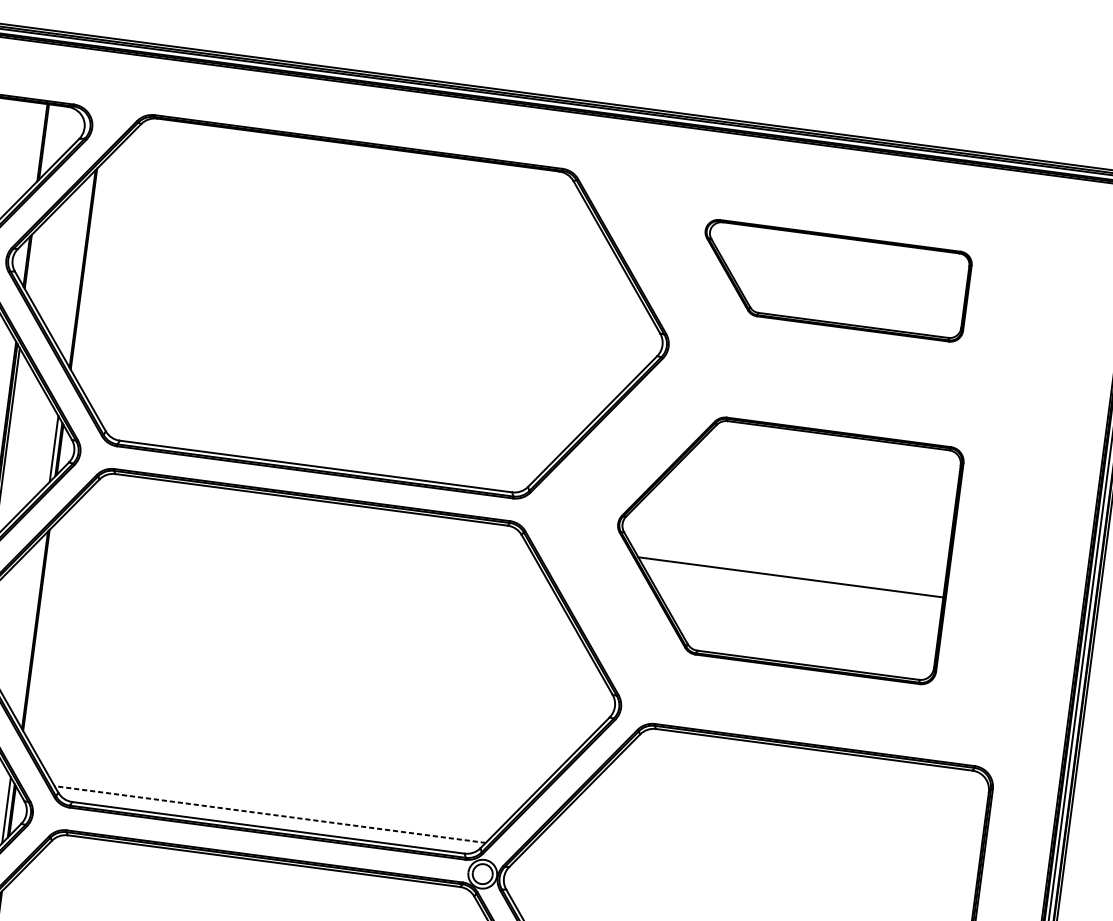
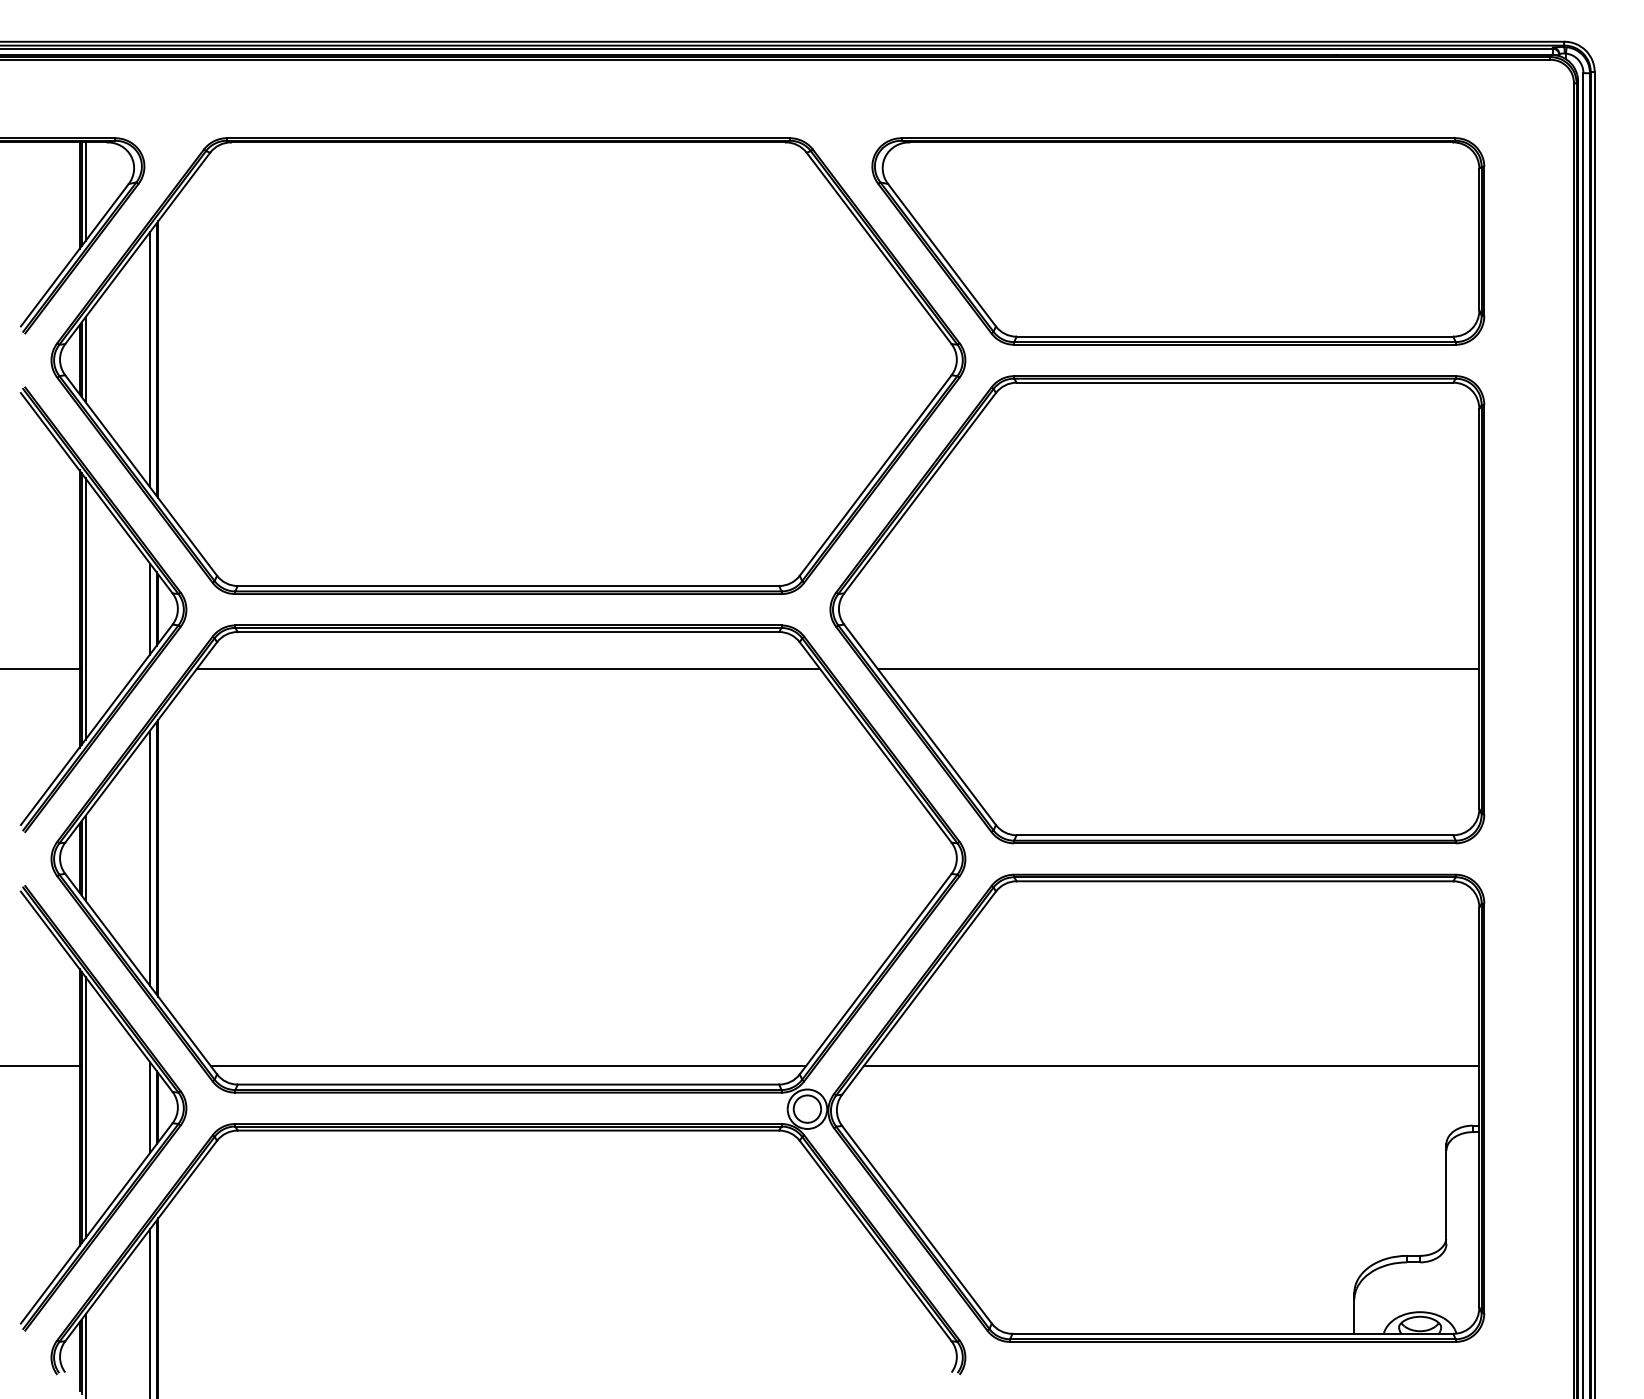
line: (47, 140) -> (85, 191), added
line: (31, 262) -> (85, 359), added
line: (78, 268) -> (150, 359), added
part: (834, 280) -> (1178, 241), size x1.67
line: (308, 527) -> (508, 669), added
part: (784, 545) -> (1157, 609), size x1.43
line: (30, 629) -> (150, 857), added
line: (269, 814) -> (507, 1066), dashed -> solid
line: (750, 877) -> (1171, 1066), added

